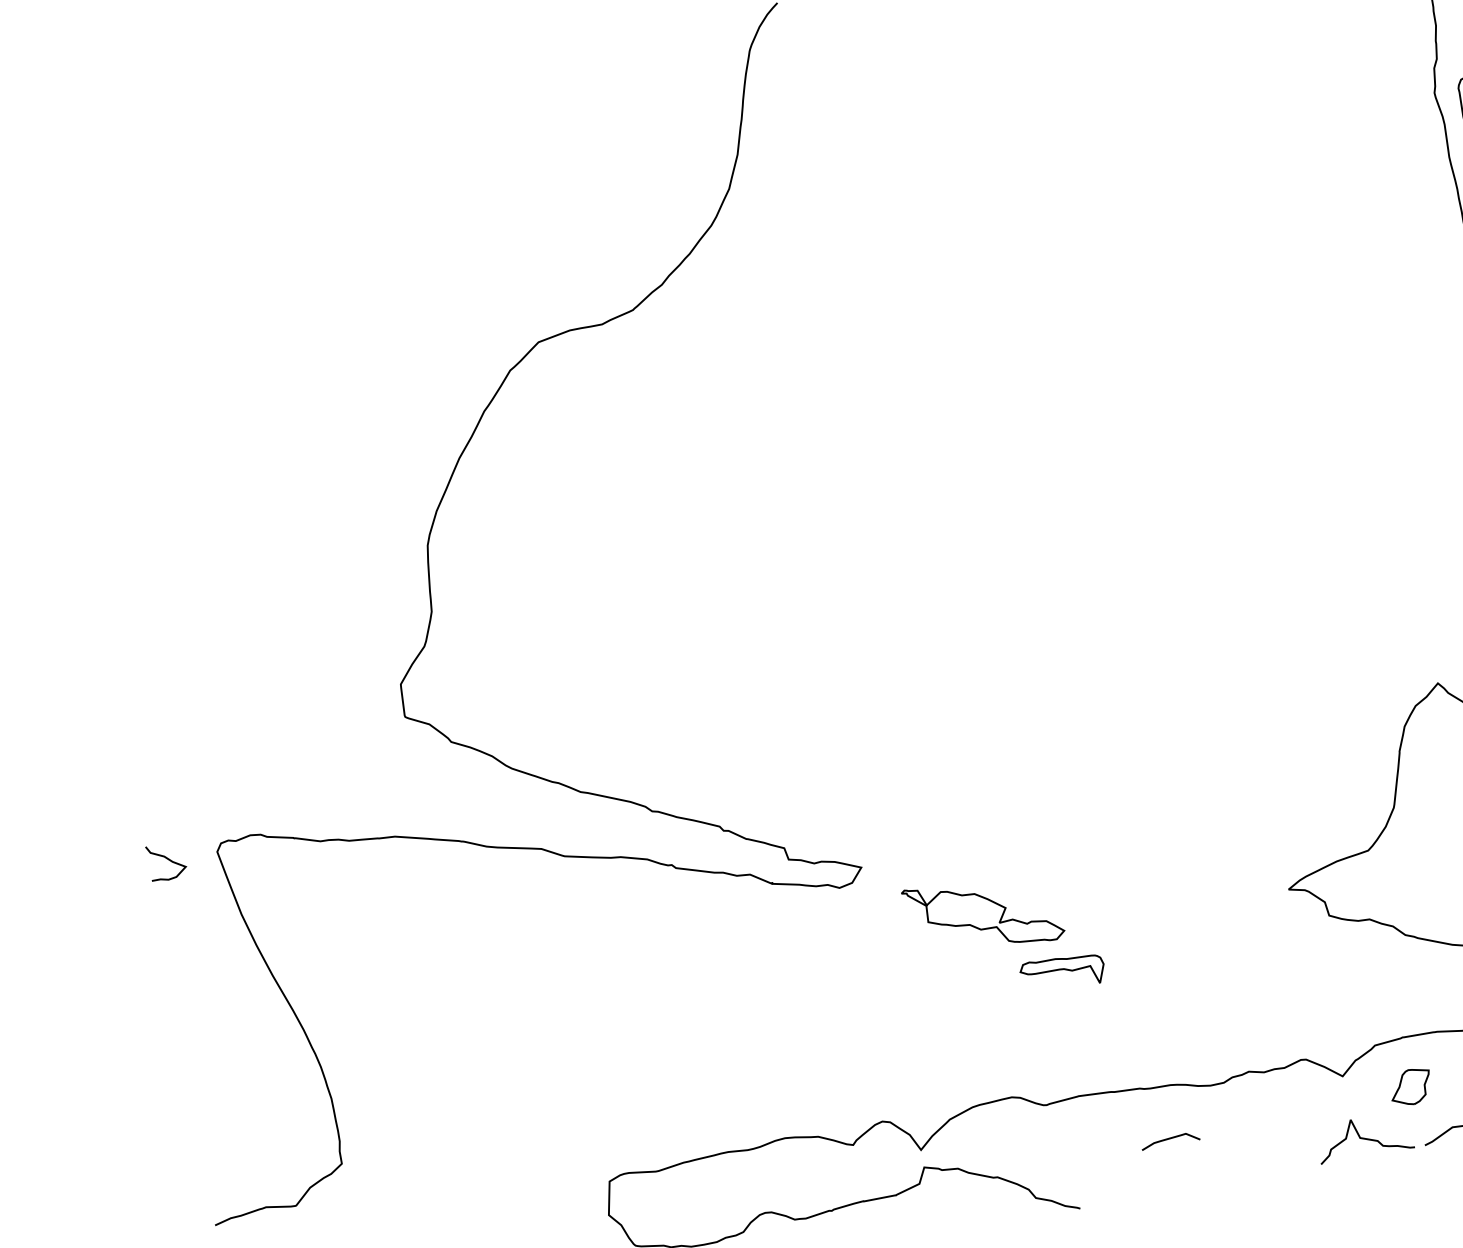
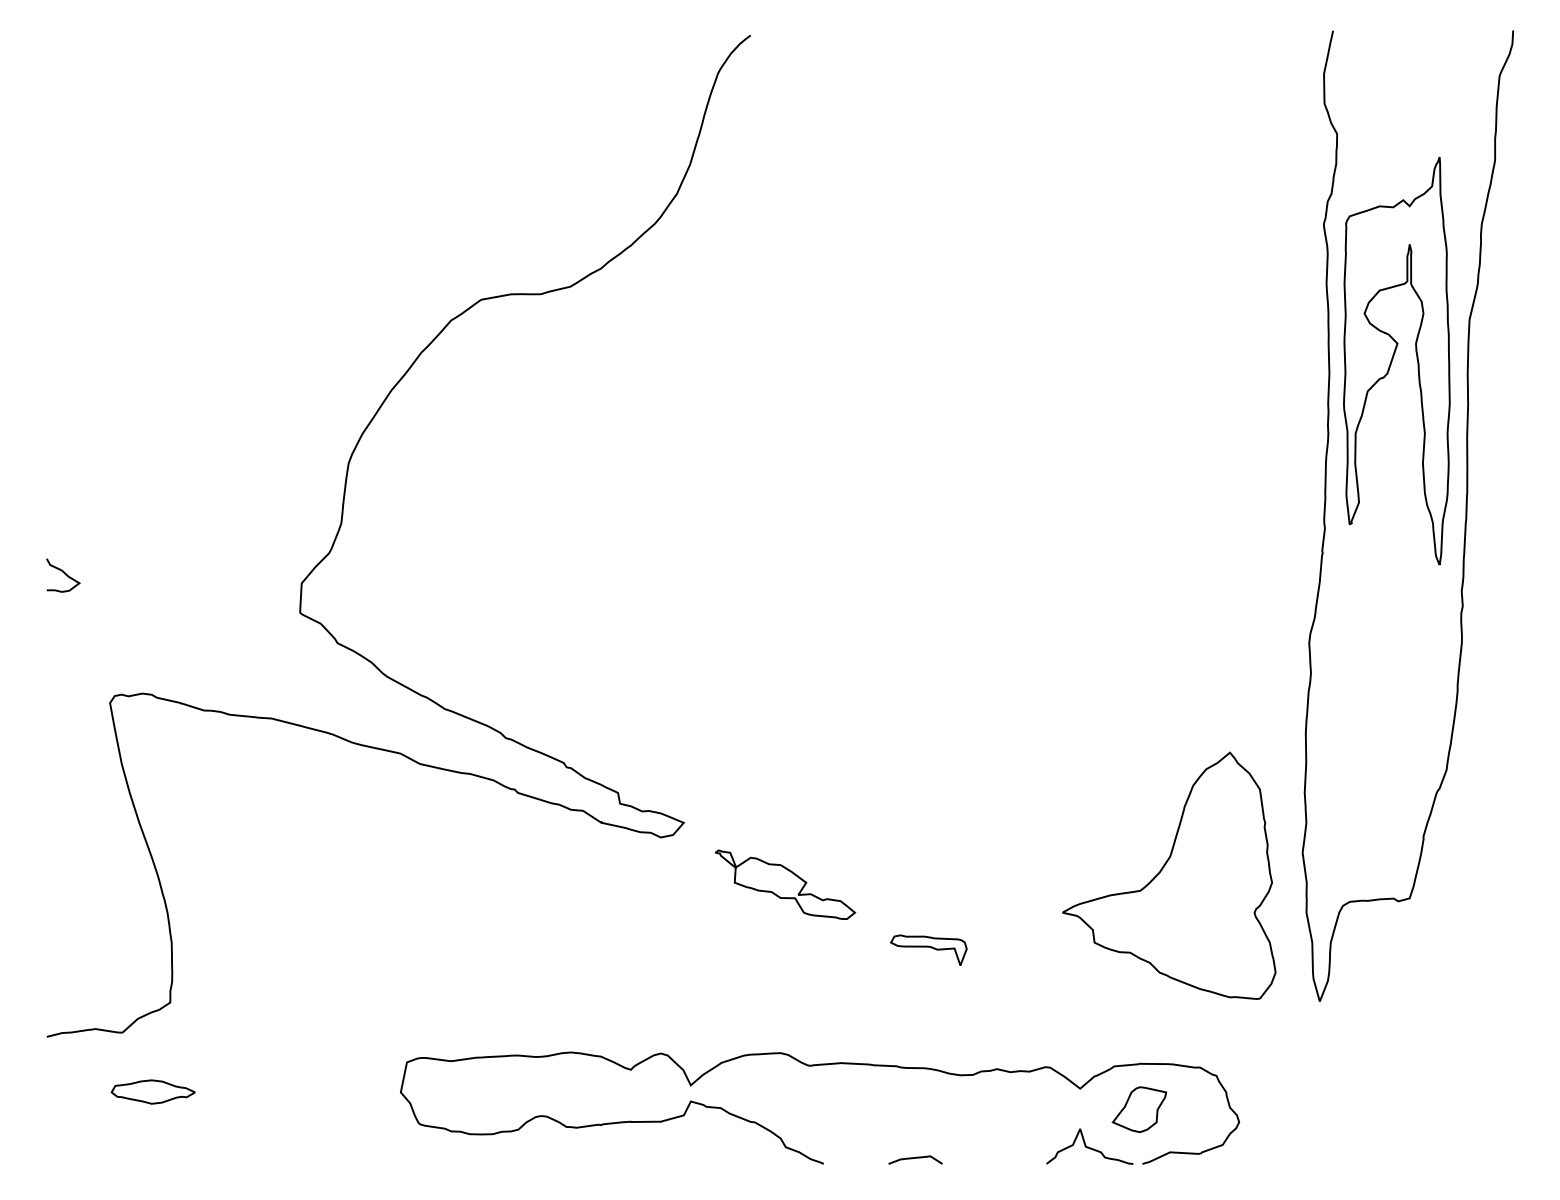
curve: (167, 860) -> (64, 574), moved
part: (1062, 972) -> (928, 949), moved
part: (1410, 1087) -> (1139, 1109), size x1.43
curve: (1170, 1139) -> (915, 1158), moved

